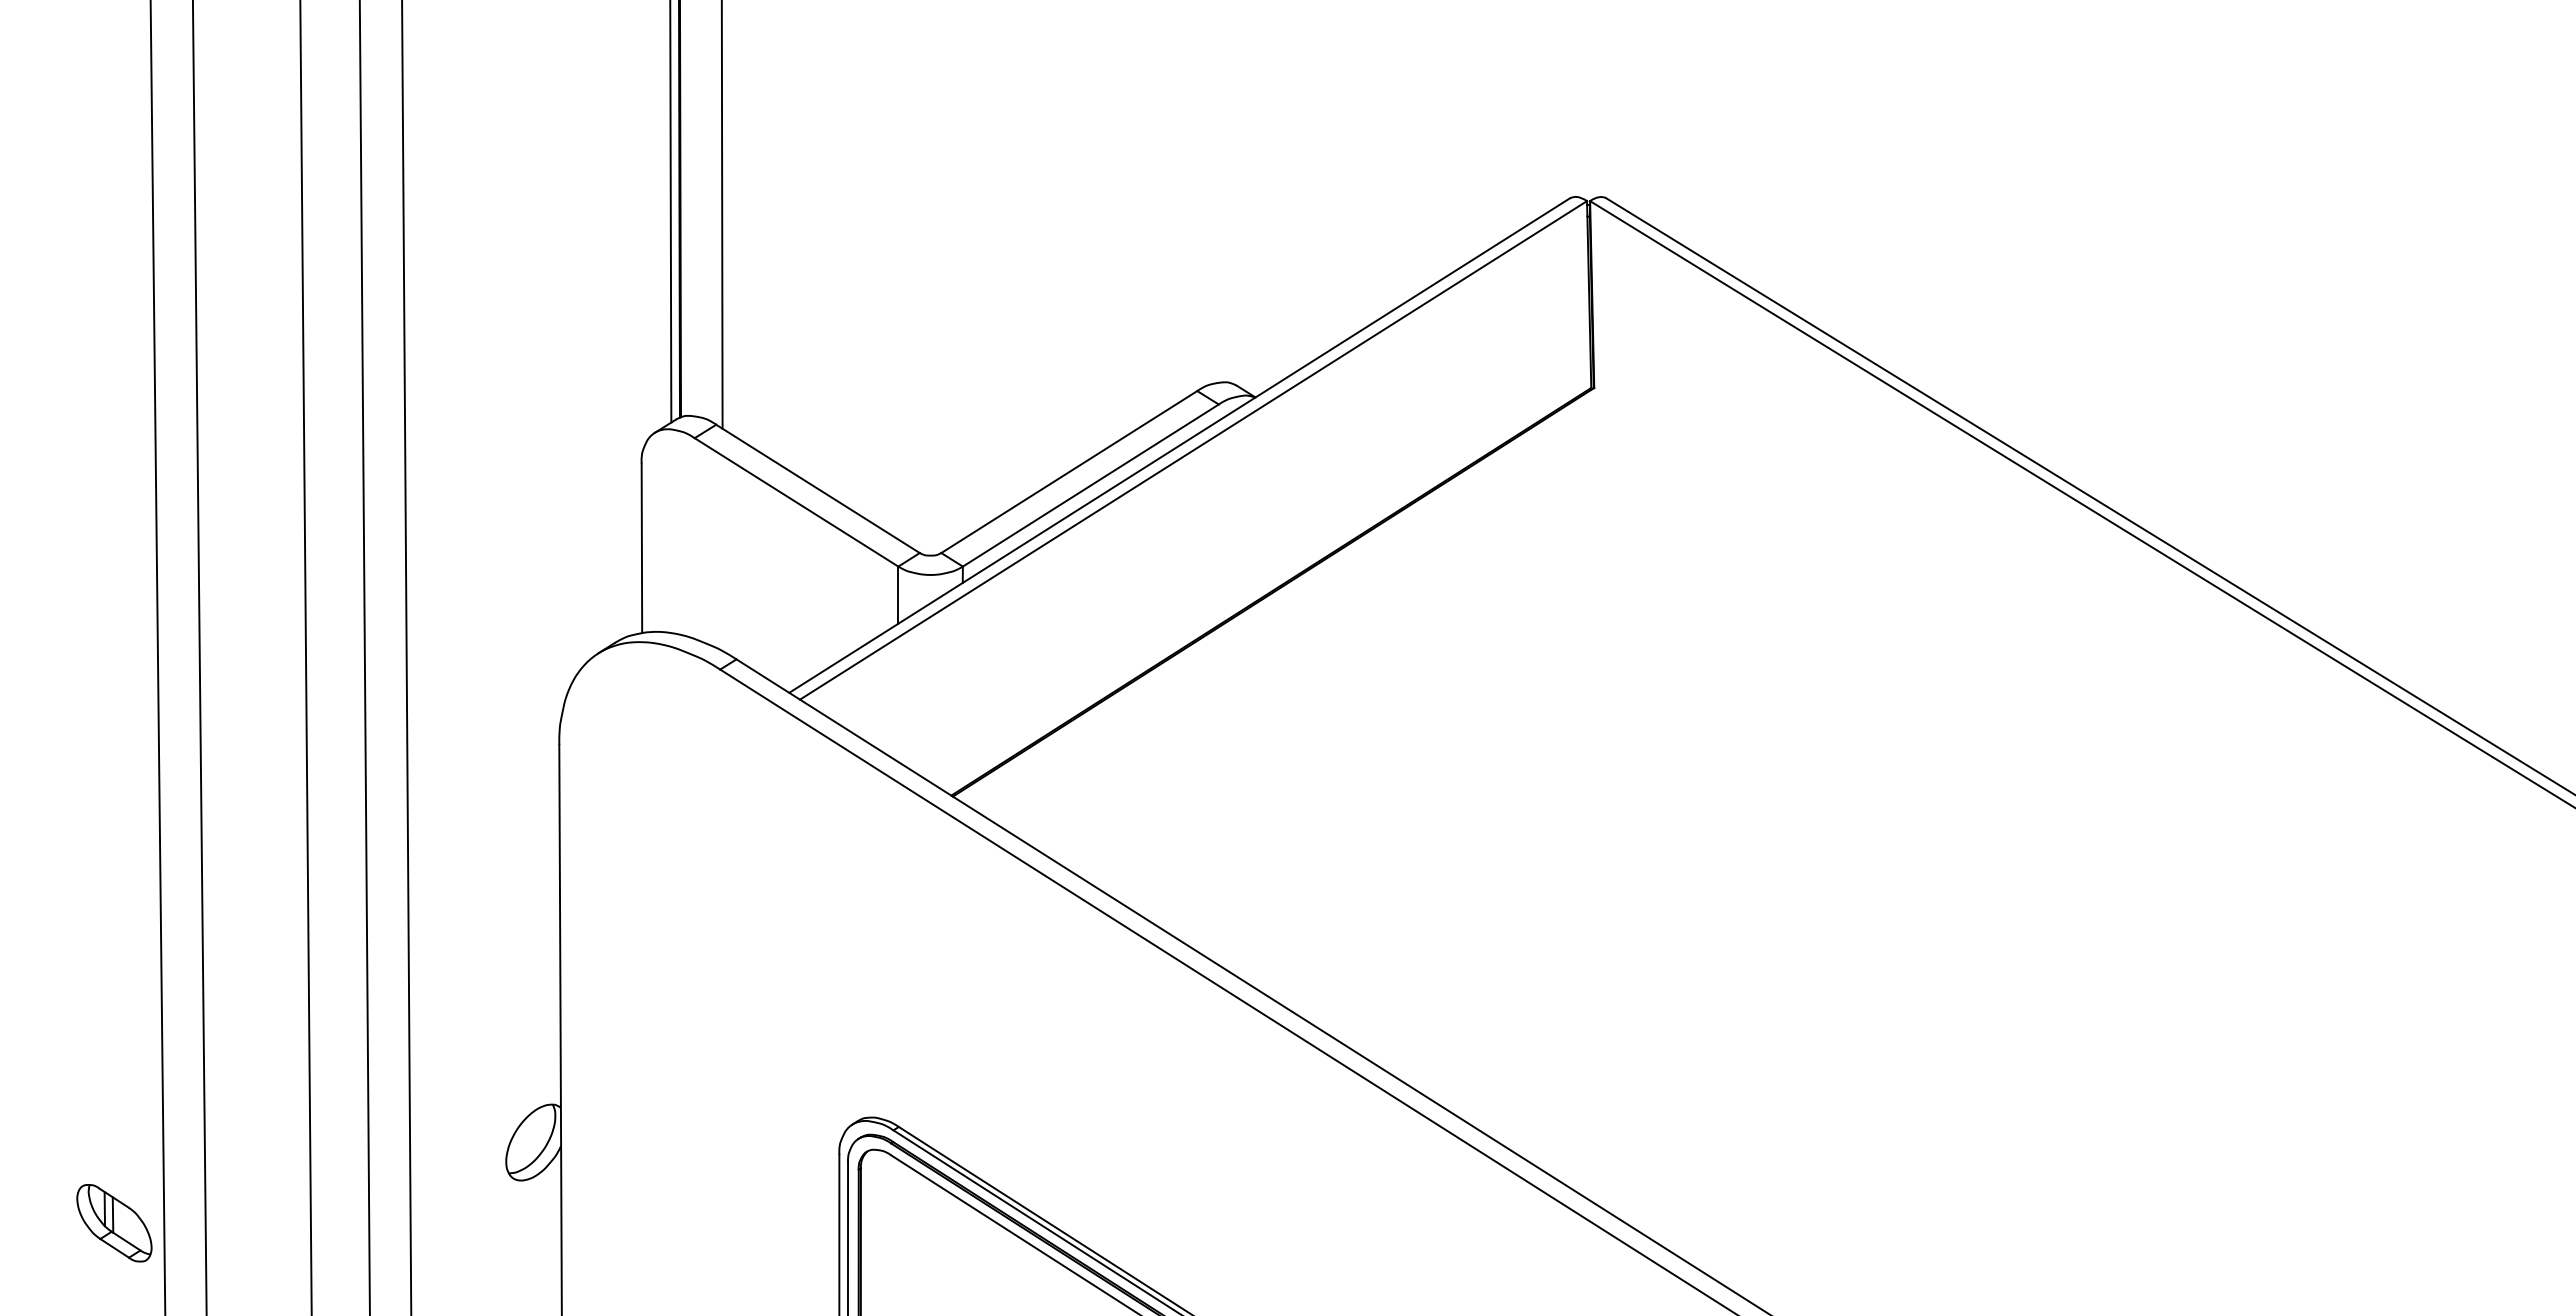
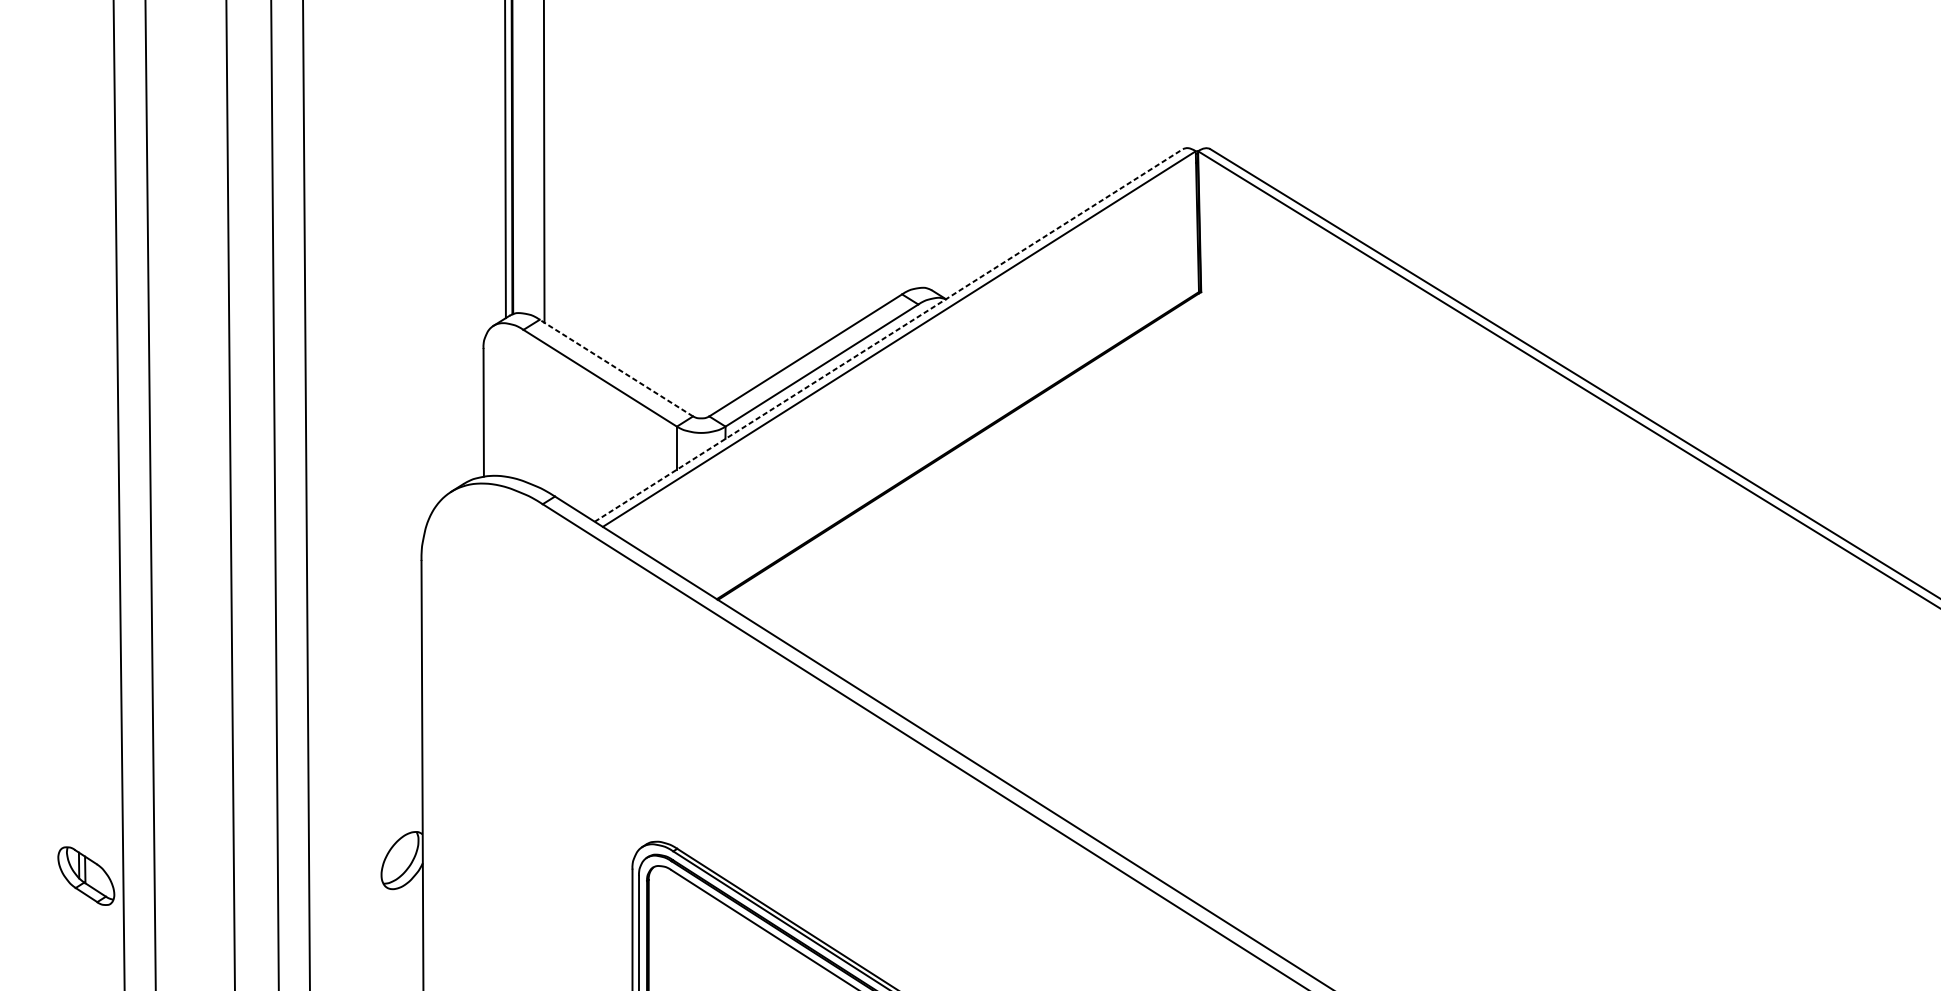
line: (1179, 445) -> (888, 335), solid -> dashed
line: (817, 488) -> (616, 367), solid -> dashed
part: (114, 1223) -> (86, 876), moved

